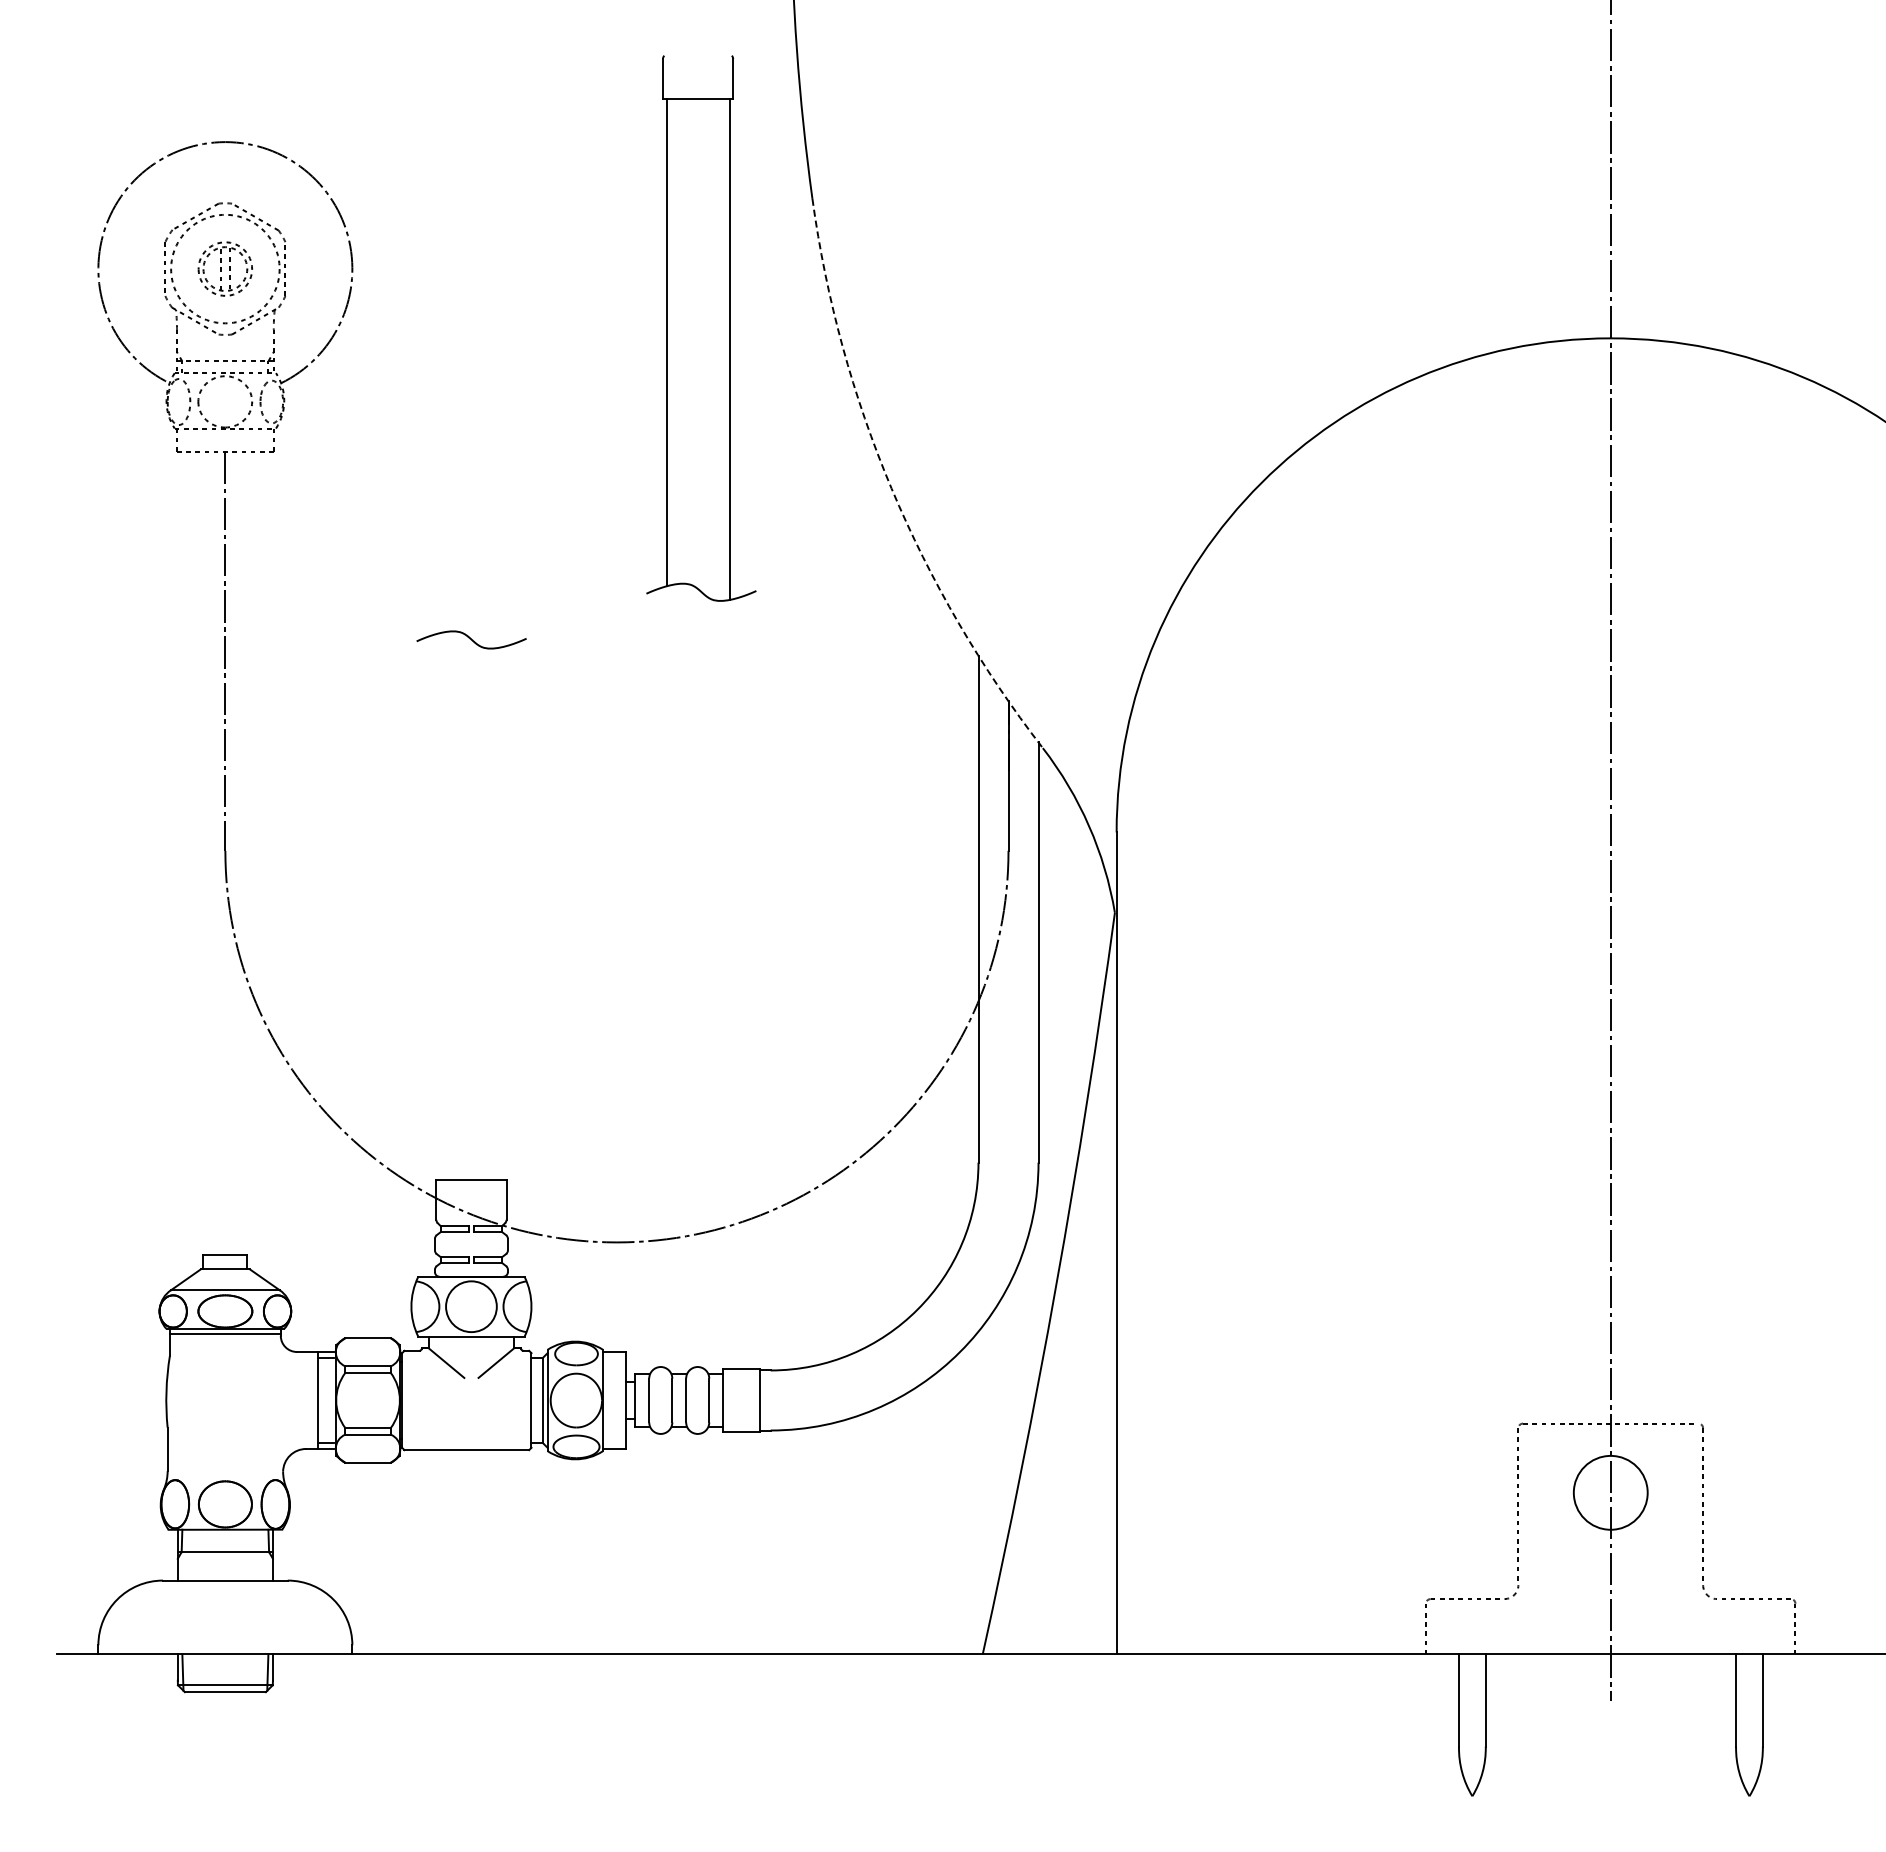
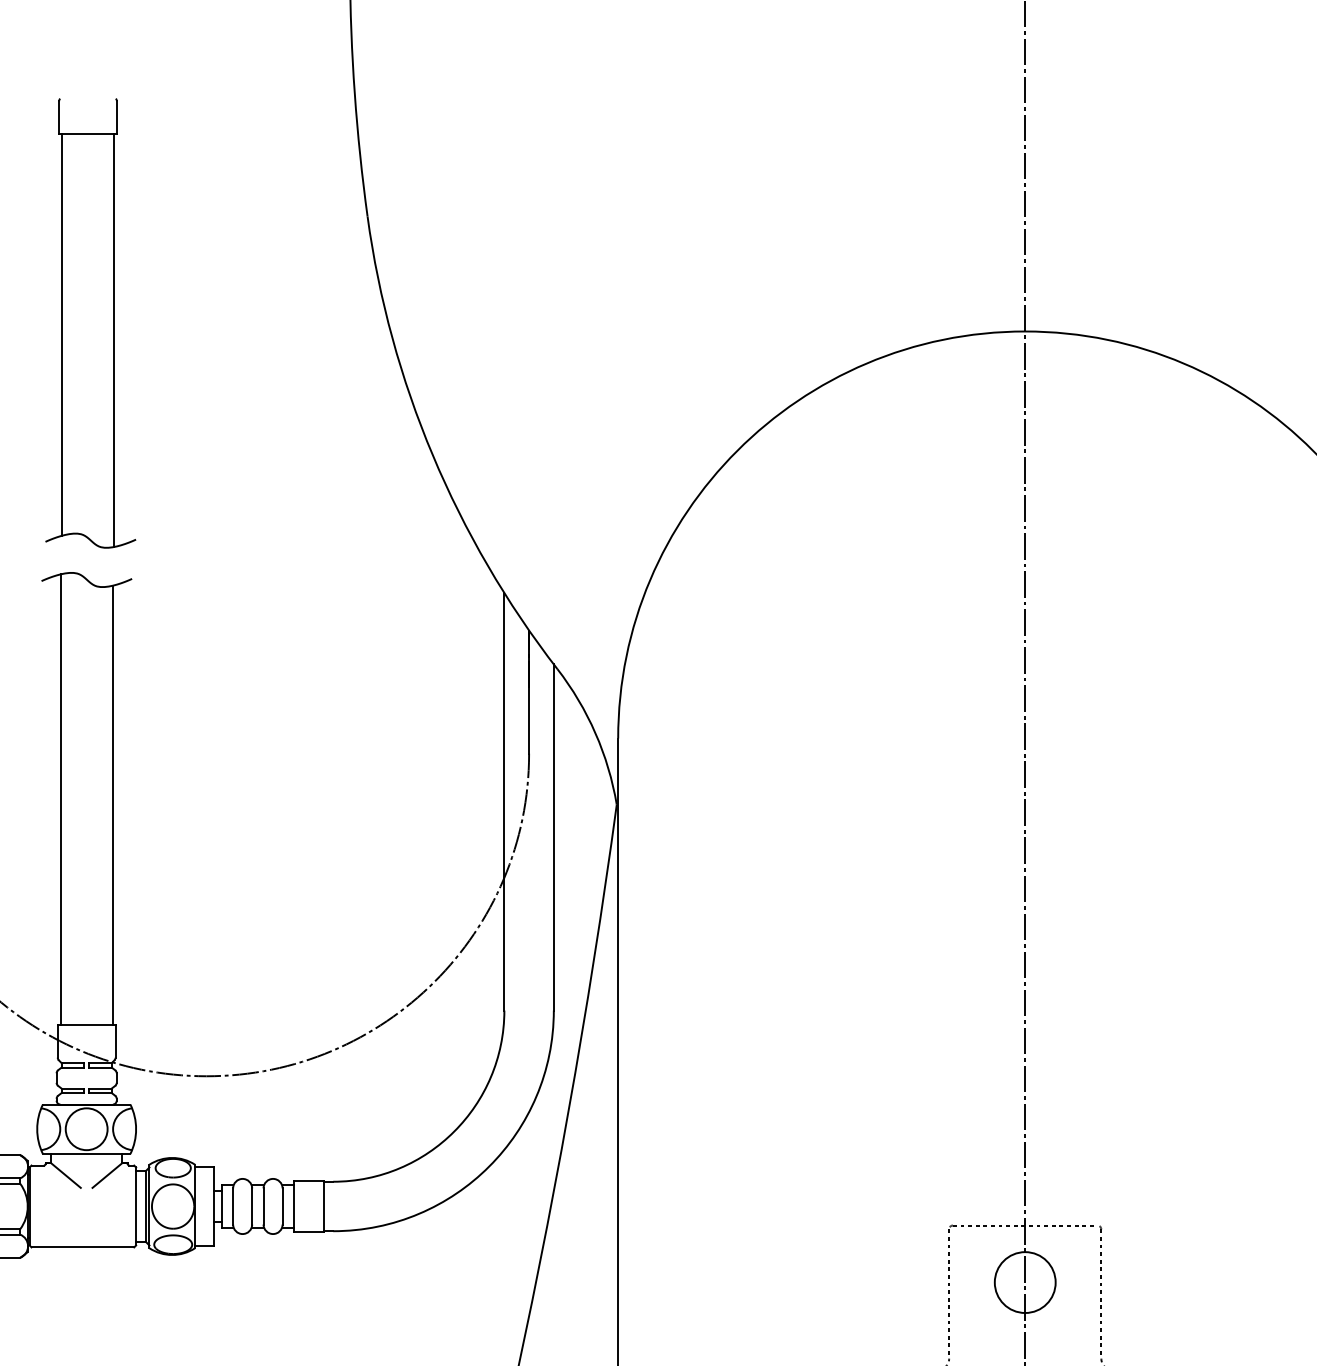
part: (701, 328) -> (90, 323), moved
arc: (891, 488) -> (432, 455), dashed -> solid
line: (440, 906) -> (61, 799), added
line: (502, 913) -> (112, 805), added

